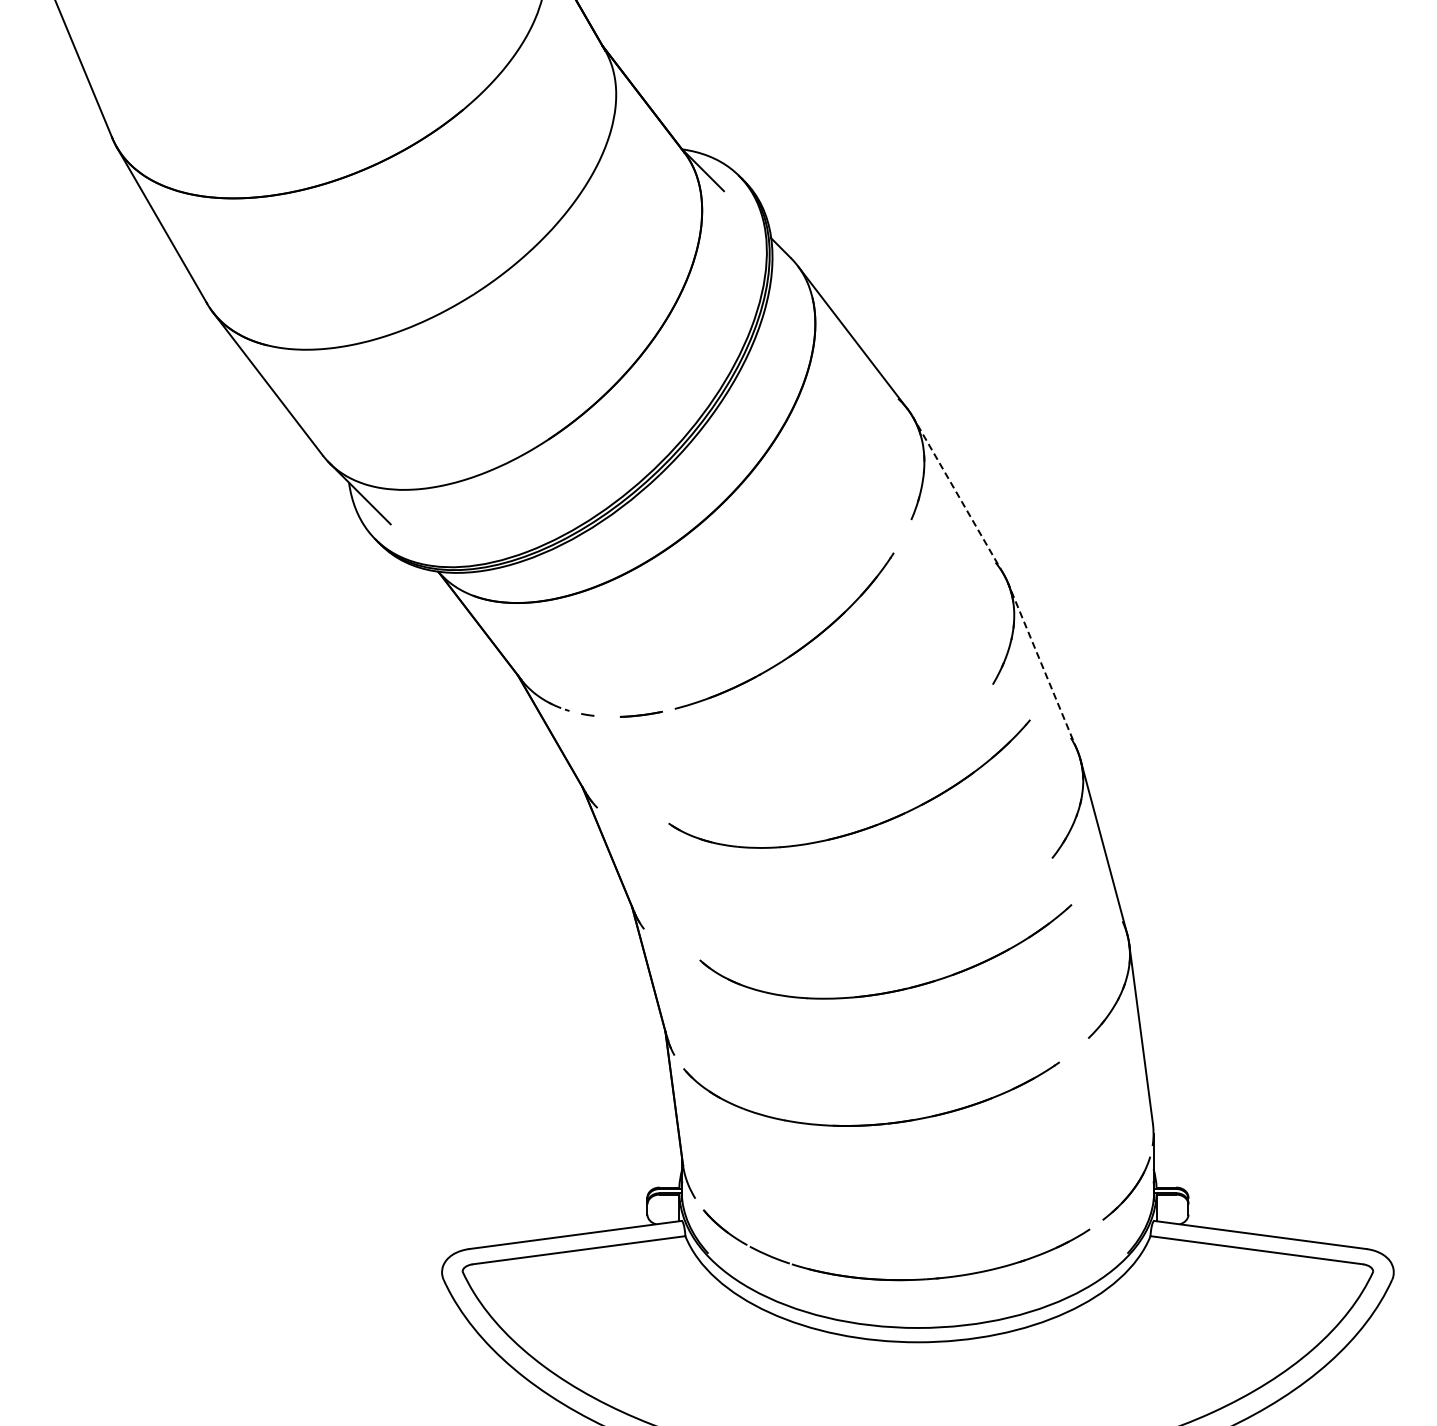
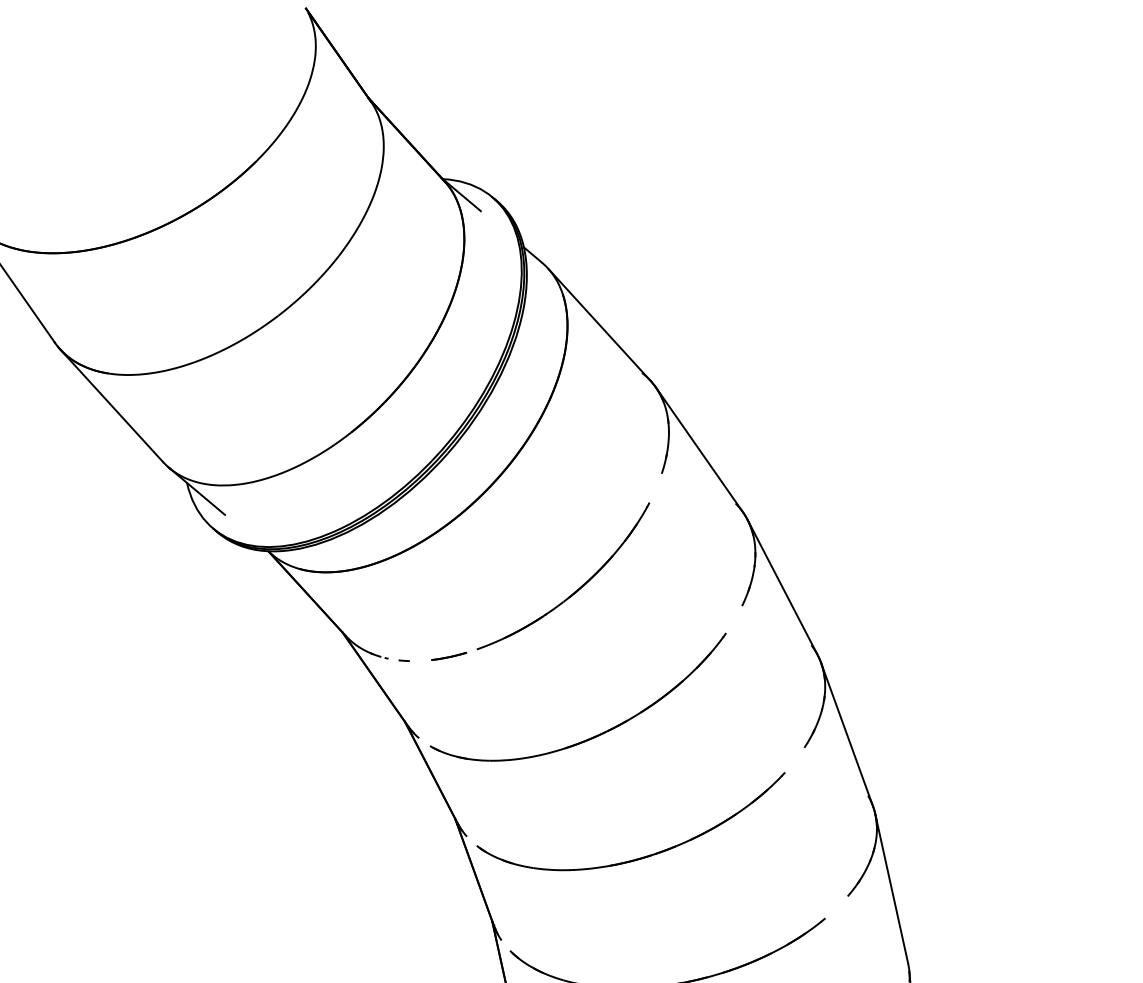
line: (958, 495) -> (699, 449), dashed -> solid
line: (1042, 666) -> (782, 587), dashed -> solid
part: (863, 828) -> (593, 736), moved
part: (892, 990) -> (640, 857), moved

